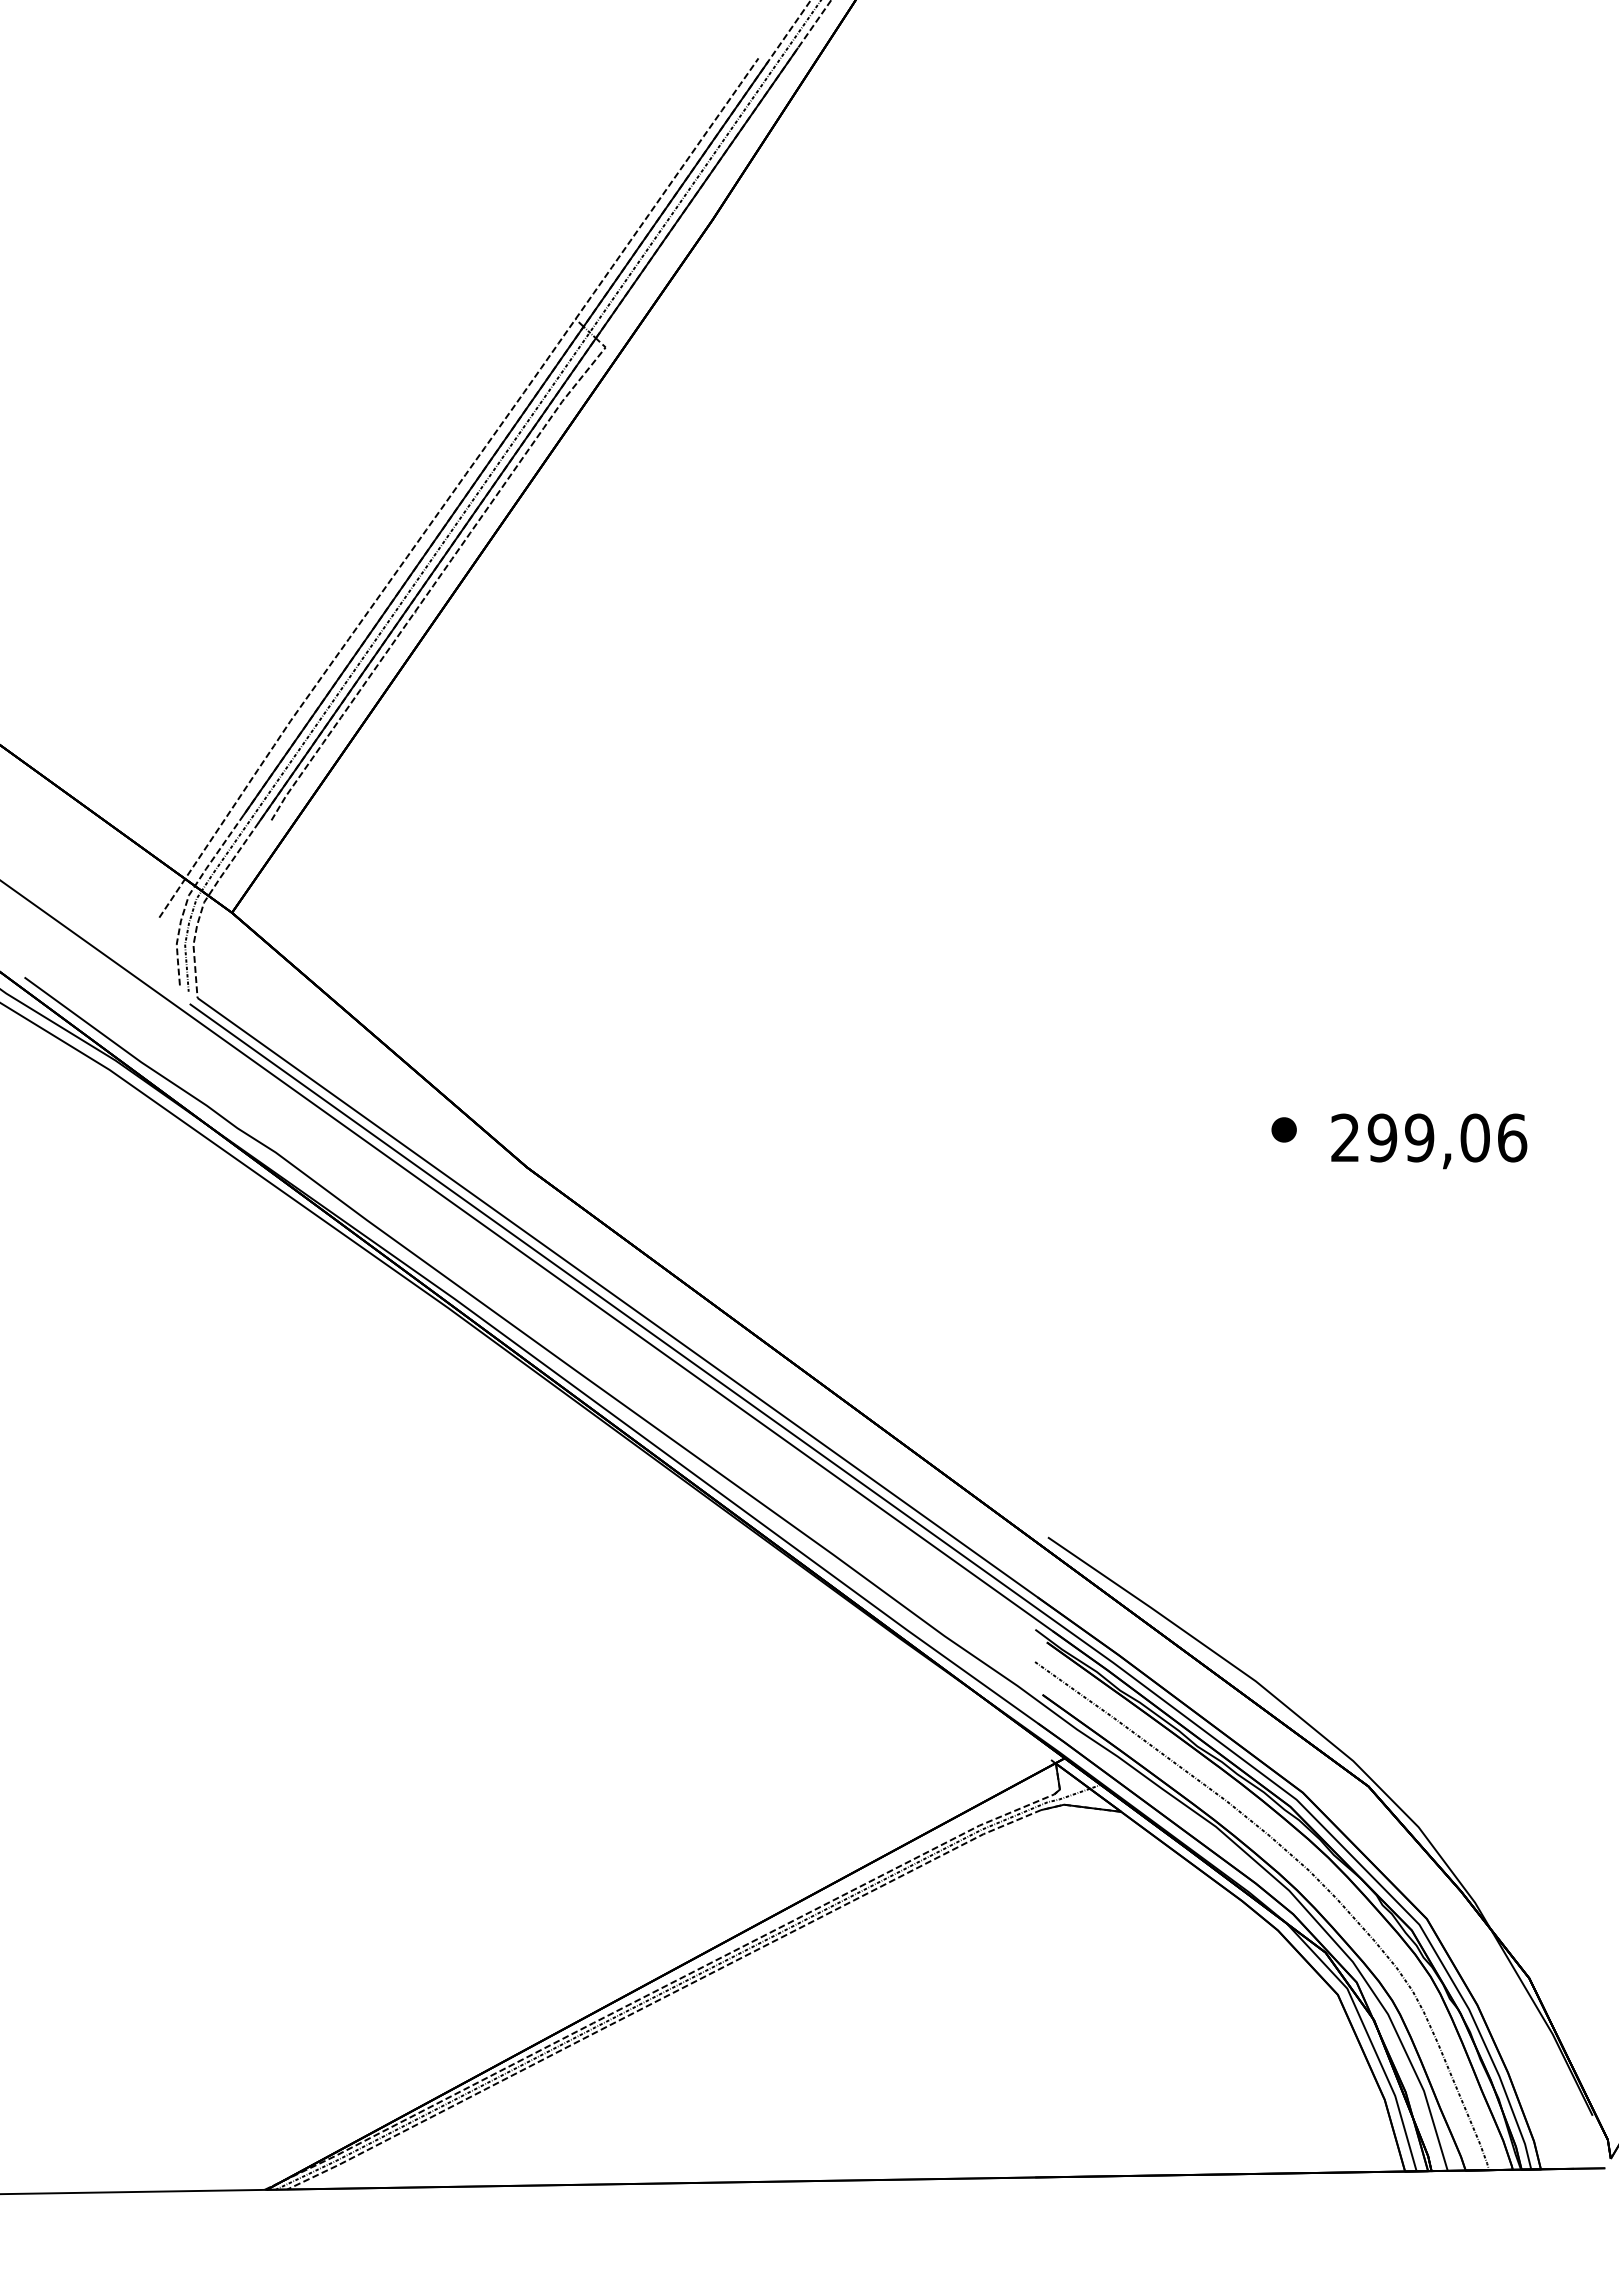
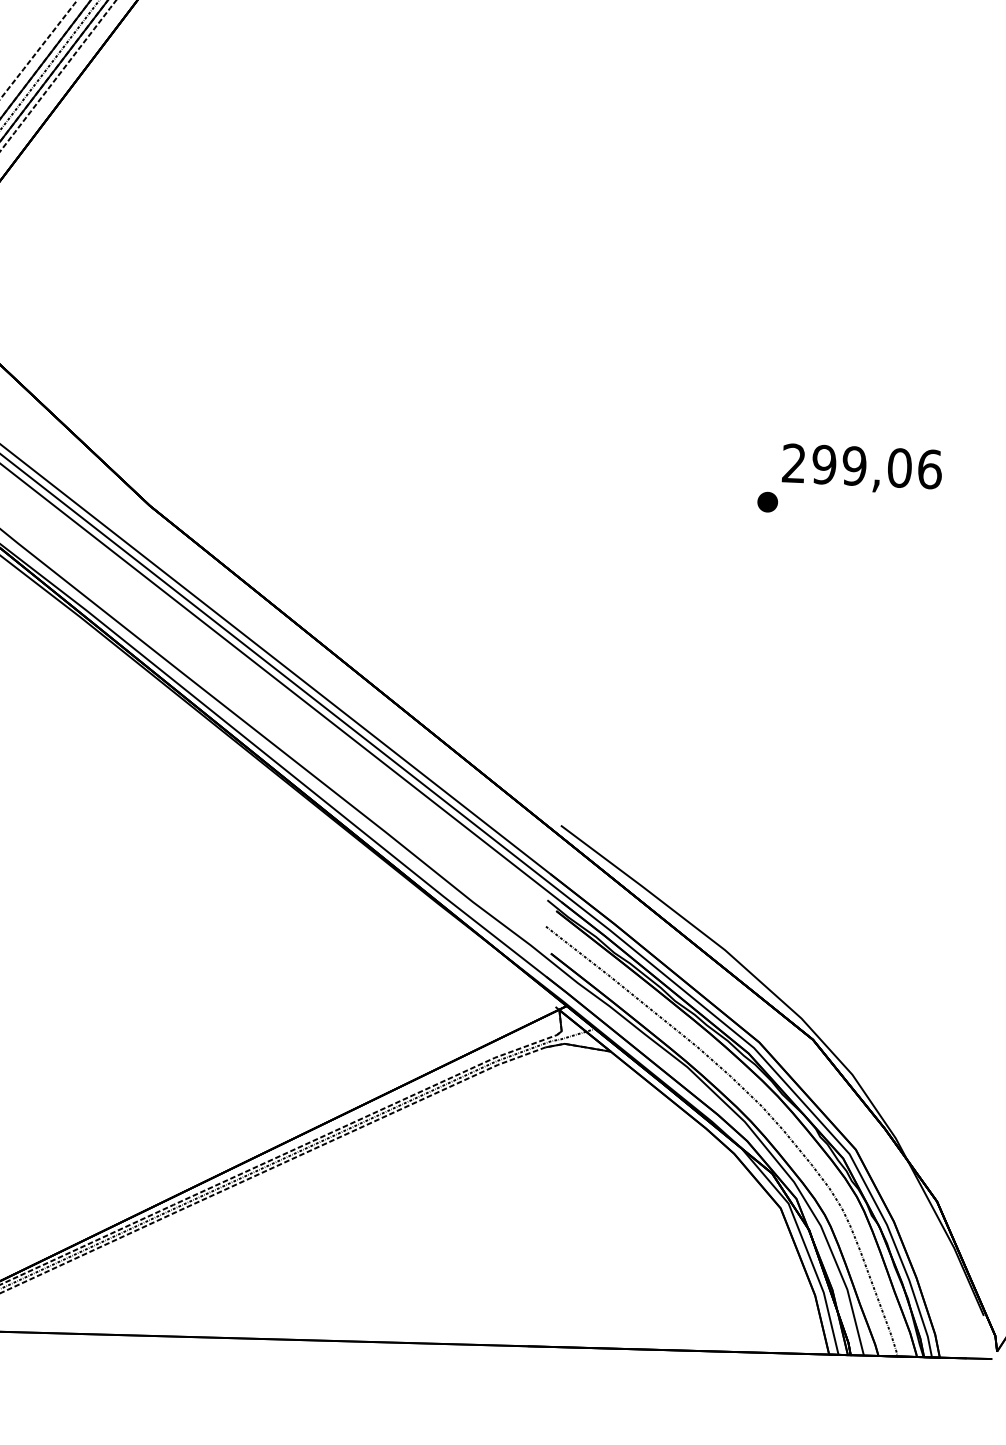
text: (1429, 1141) -> (862, 469), moved

